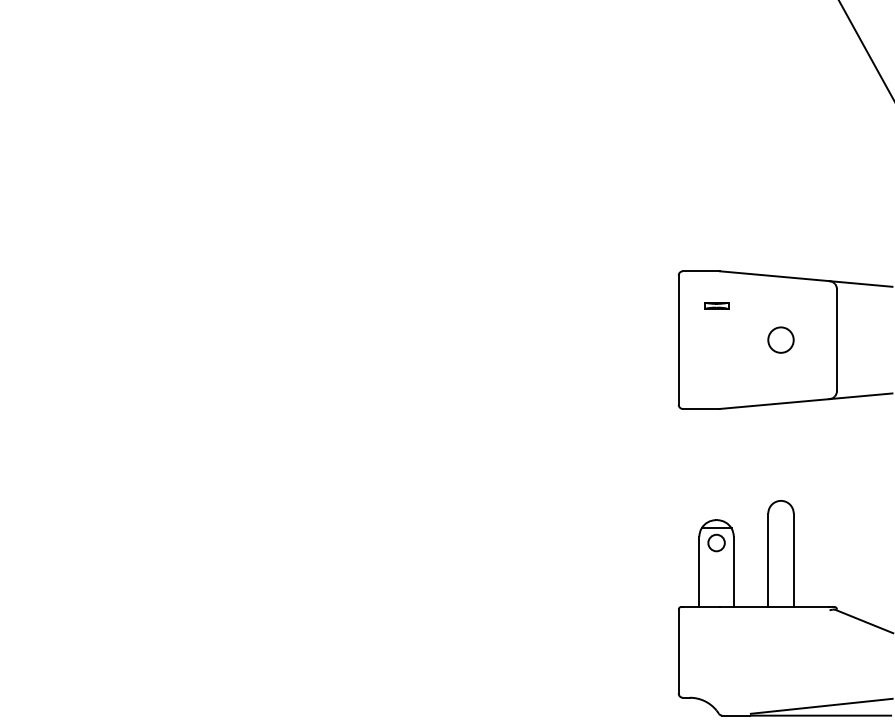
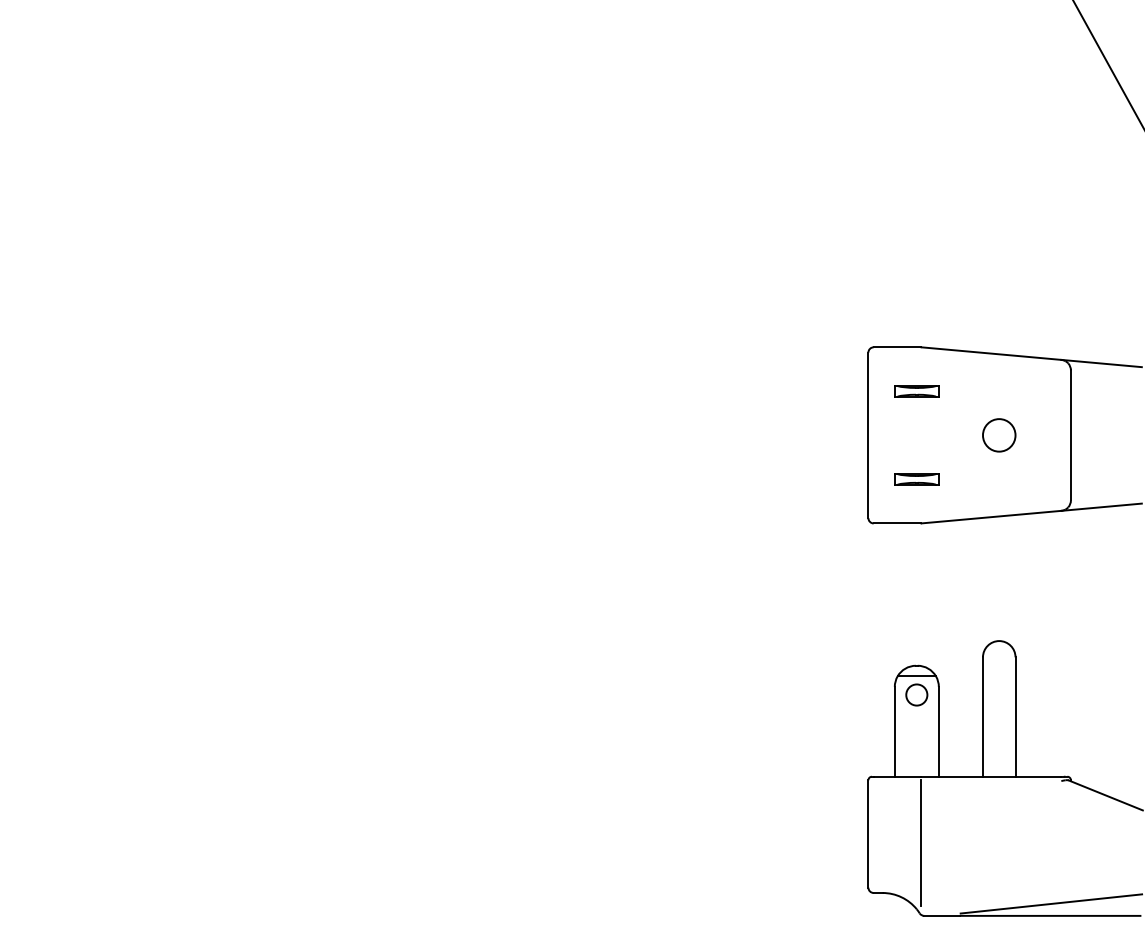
part: (716, 305) -> (916, 391), size x1.43
part: (716, 374) -> (916, 479), added
line: (720, 659) -> (921, 843), added

